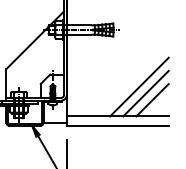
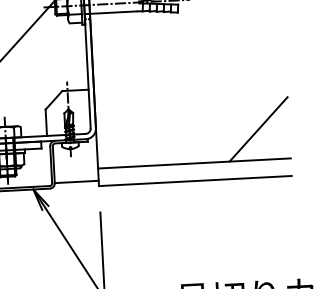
line: (139, 86) -> (232, 104), removed
line: (145, 93) -> (244, 117), removed

